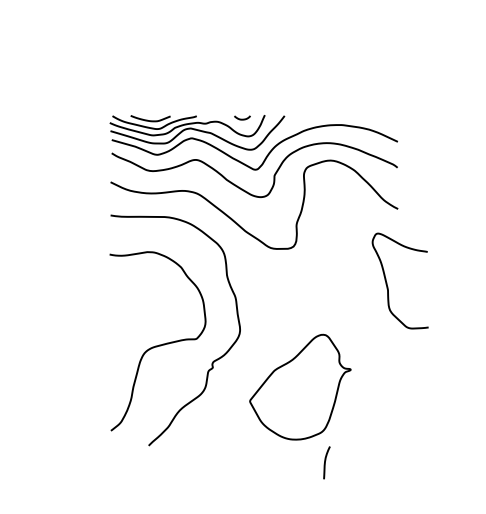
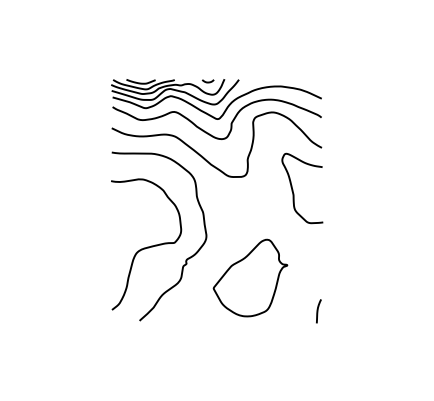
curve: (387, 282) -> (293, 189), moved
curve: (326, 463) -> (318, 311), moved

